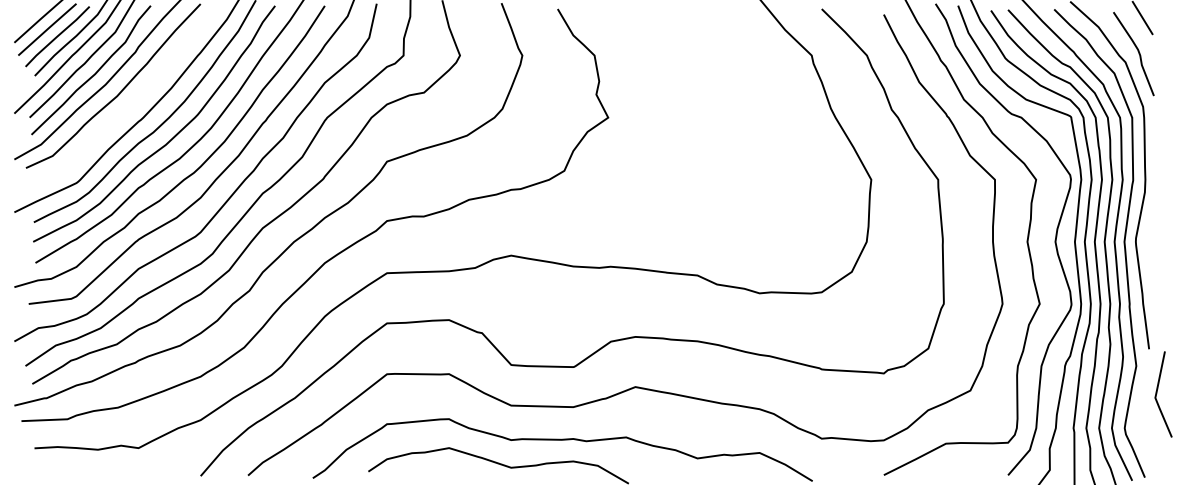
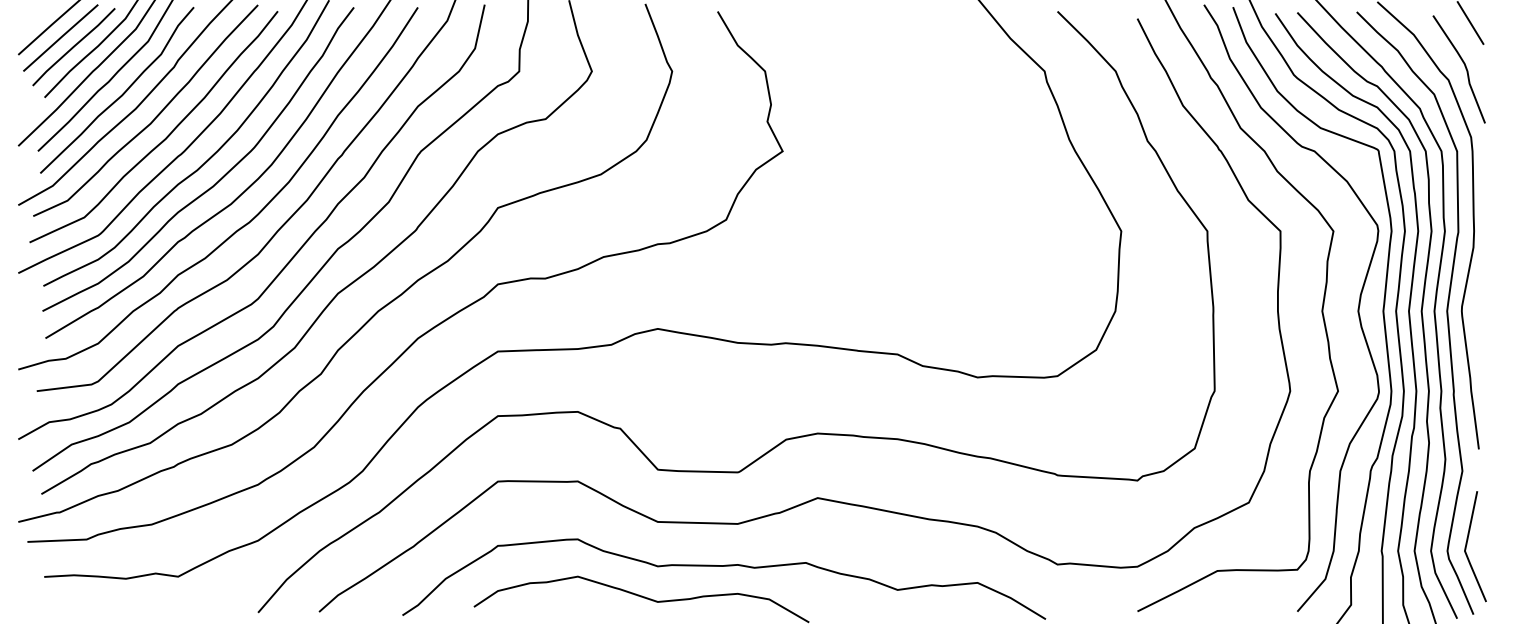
curve: (127, 107) -> (164, 138), added
line: (1157, 392) -> (1467, 544), moved

